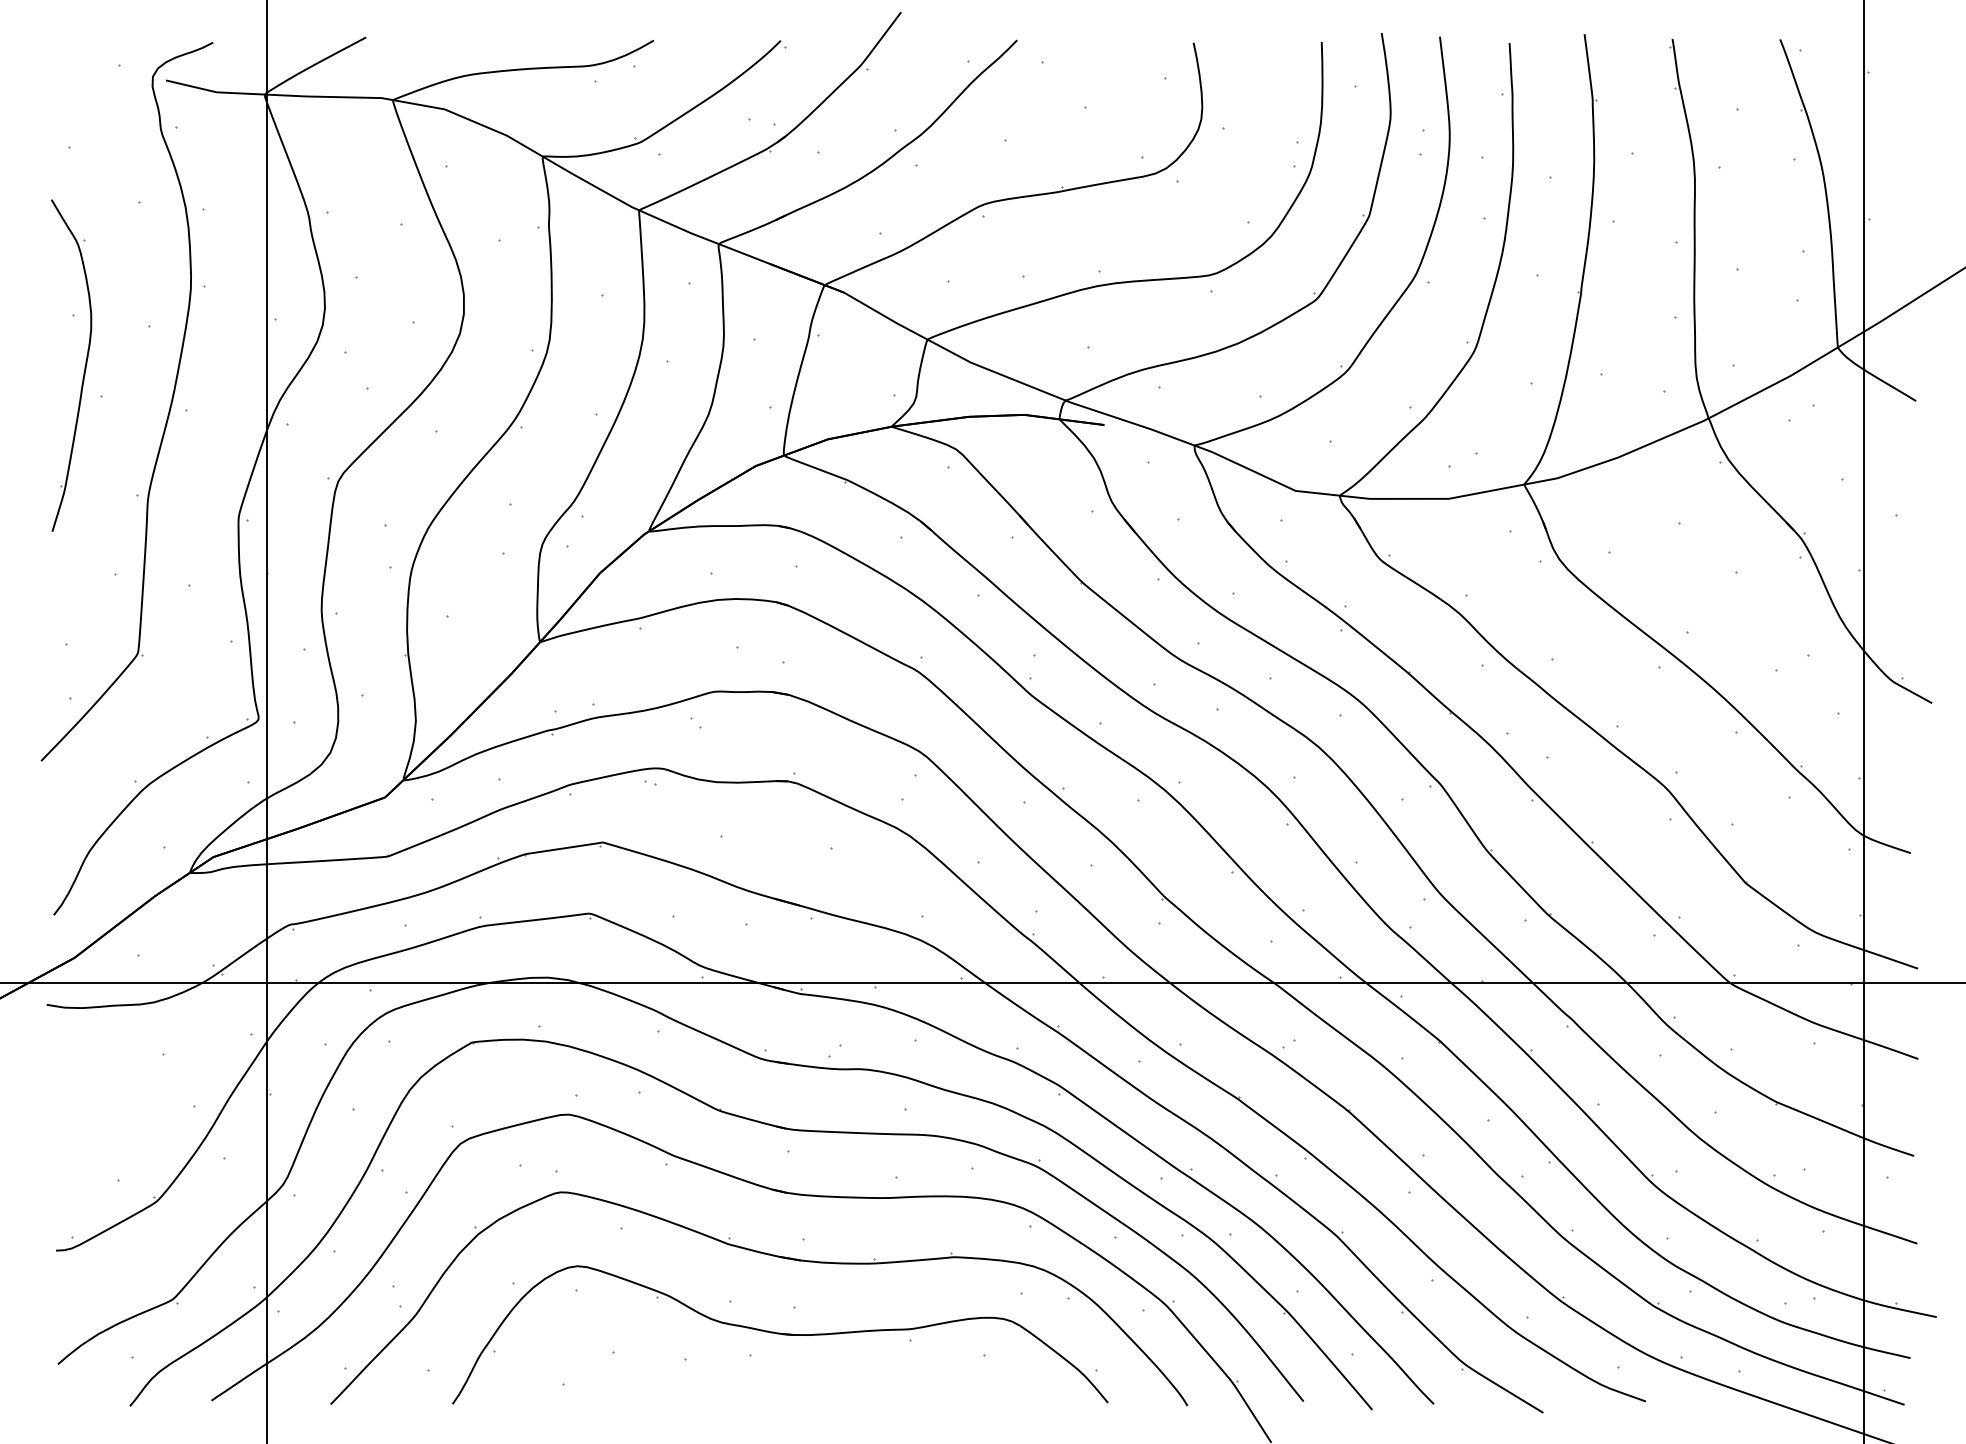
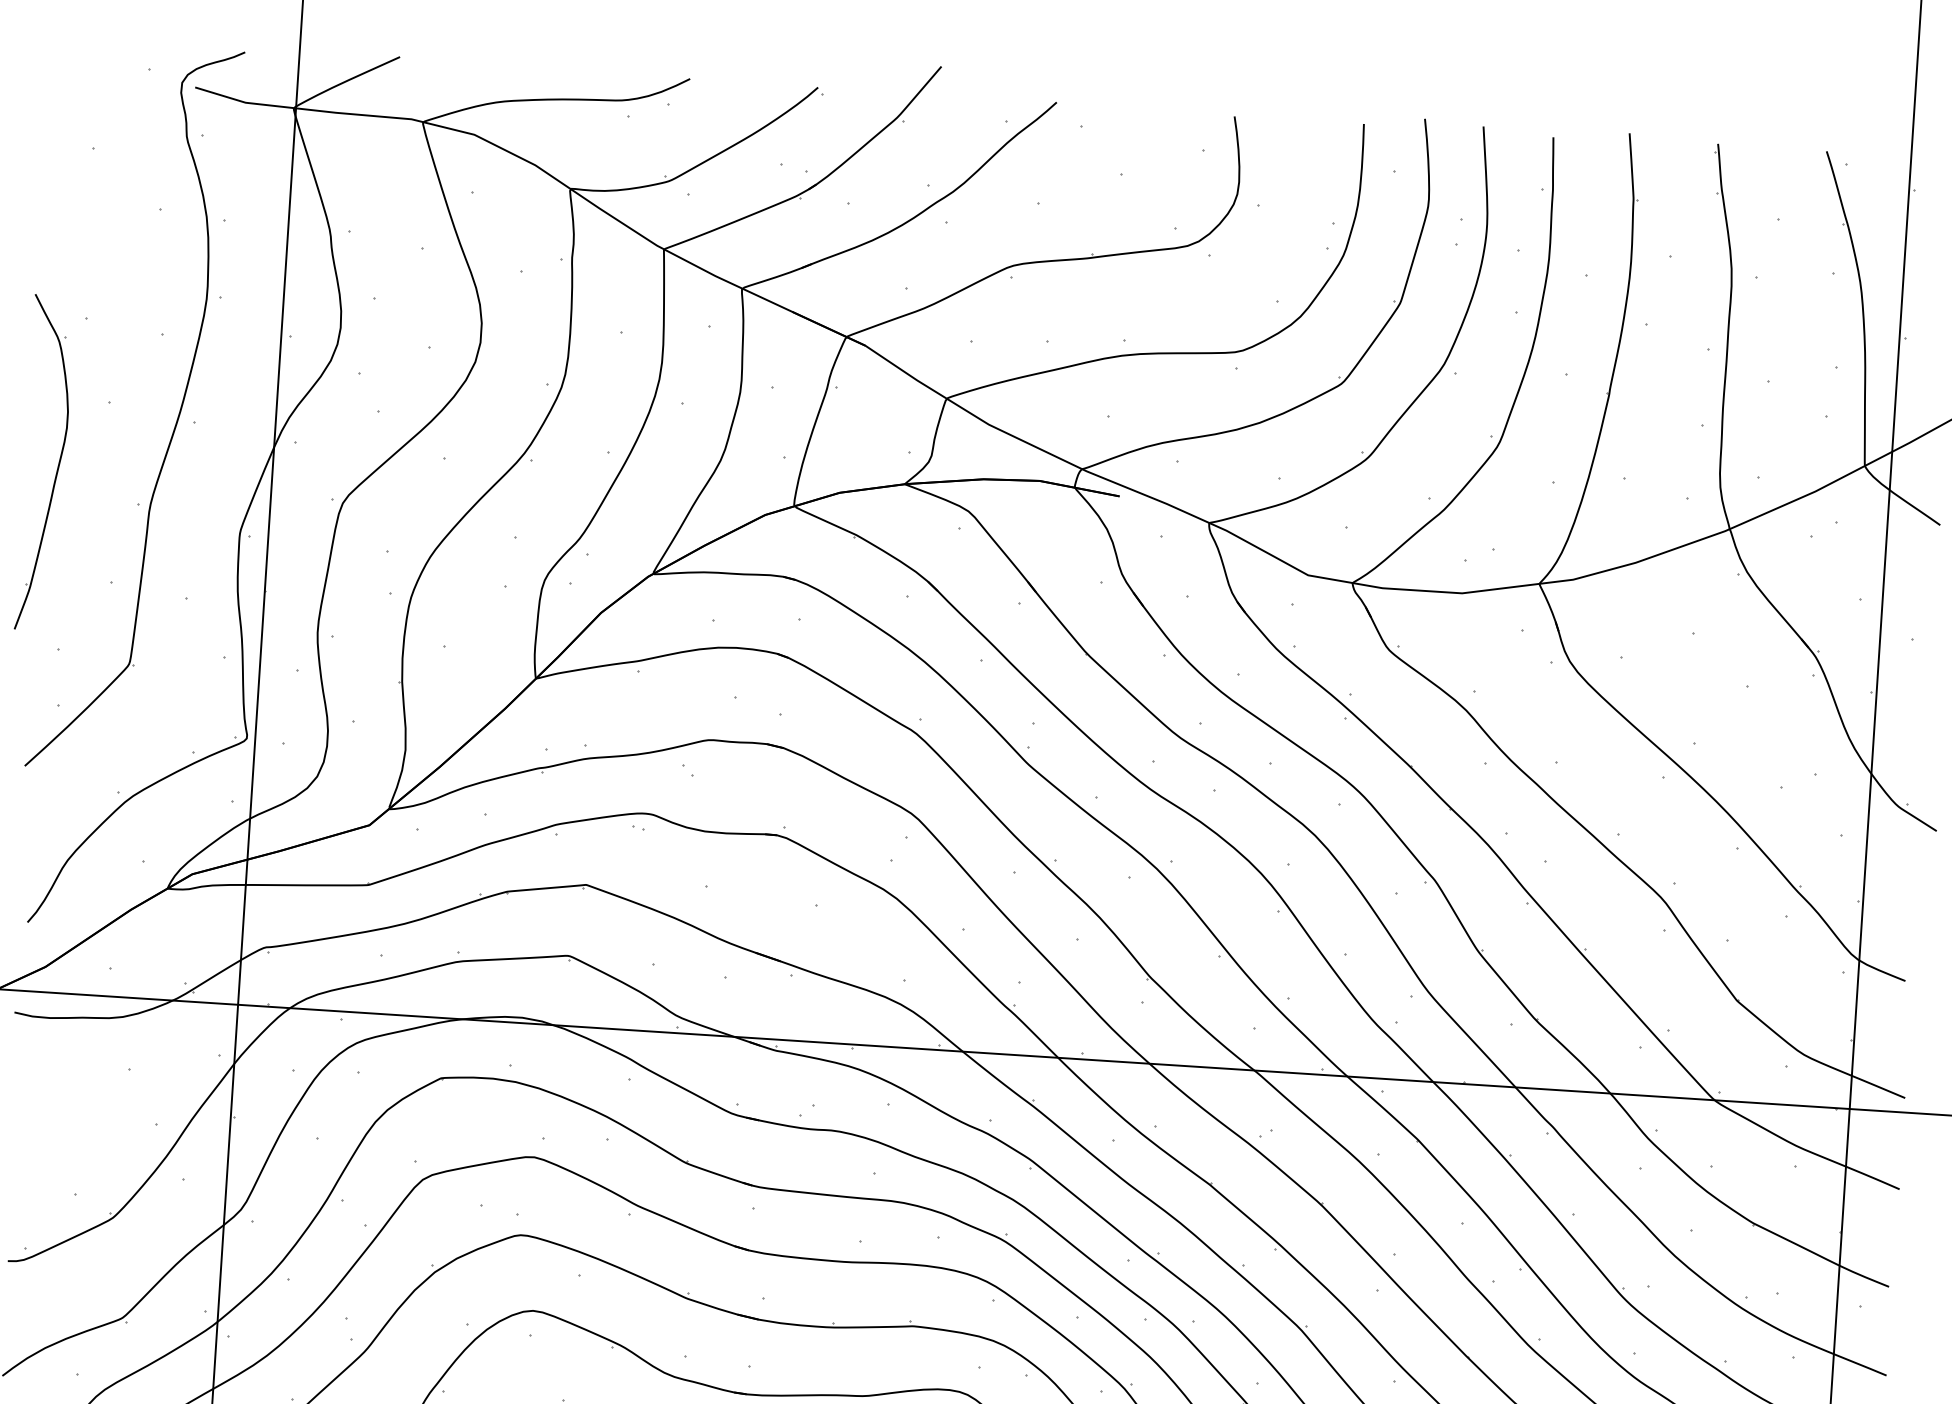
part: (84, 366) -> (57, 464), moved

